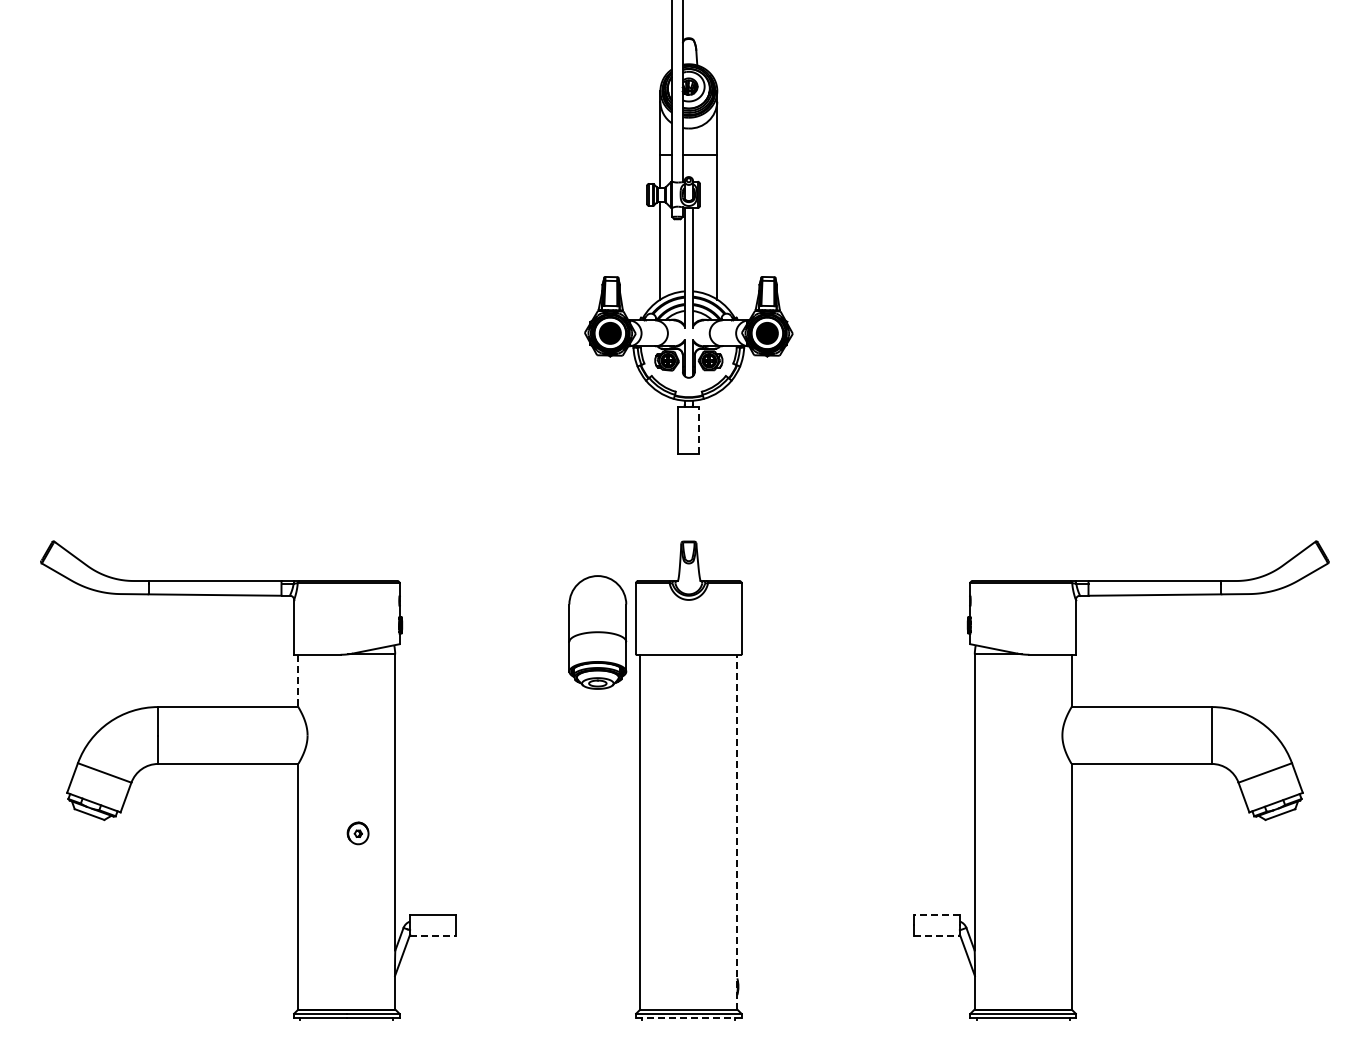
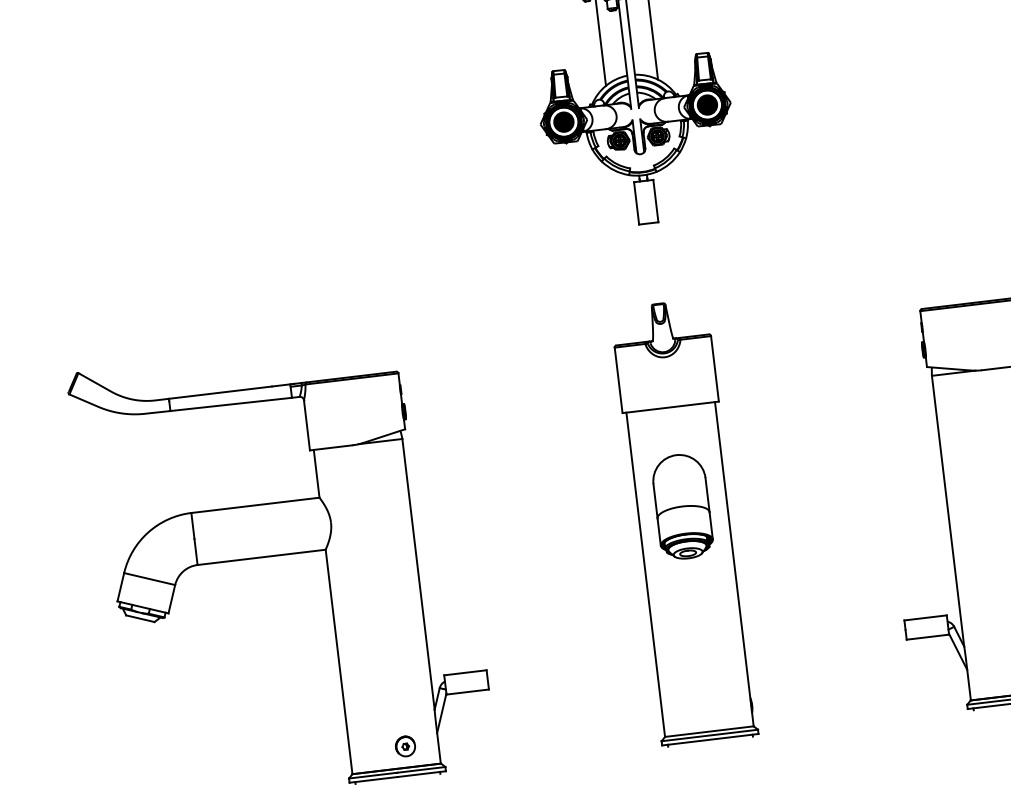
line: (699, 429) -> (655, 200), dashed -> solid
part: (597, 632) -> (682, 506), moved
line: (298, 681) -> (316, 474), dashed -> solid
line: (737, 831) -> (734, 563), dashed -> solid
part: (357, 833) -> (404, 746), moved
line: (936, 914) -> (925, 617), dashed -> solid
line: (433, 935) -> (467, 691), dashed -> solid
line: (937, 935) -> (928, 636), dashed -> solid
line: (688, 1018) -> (710, 739), dashed -> solid

